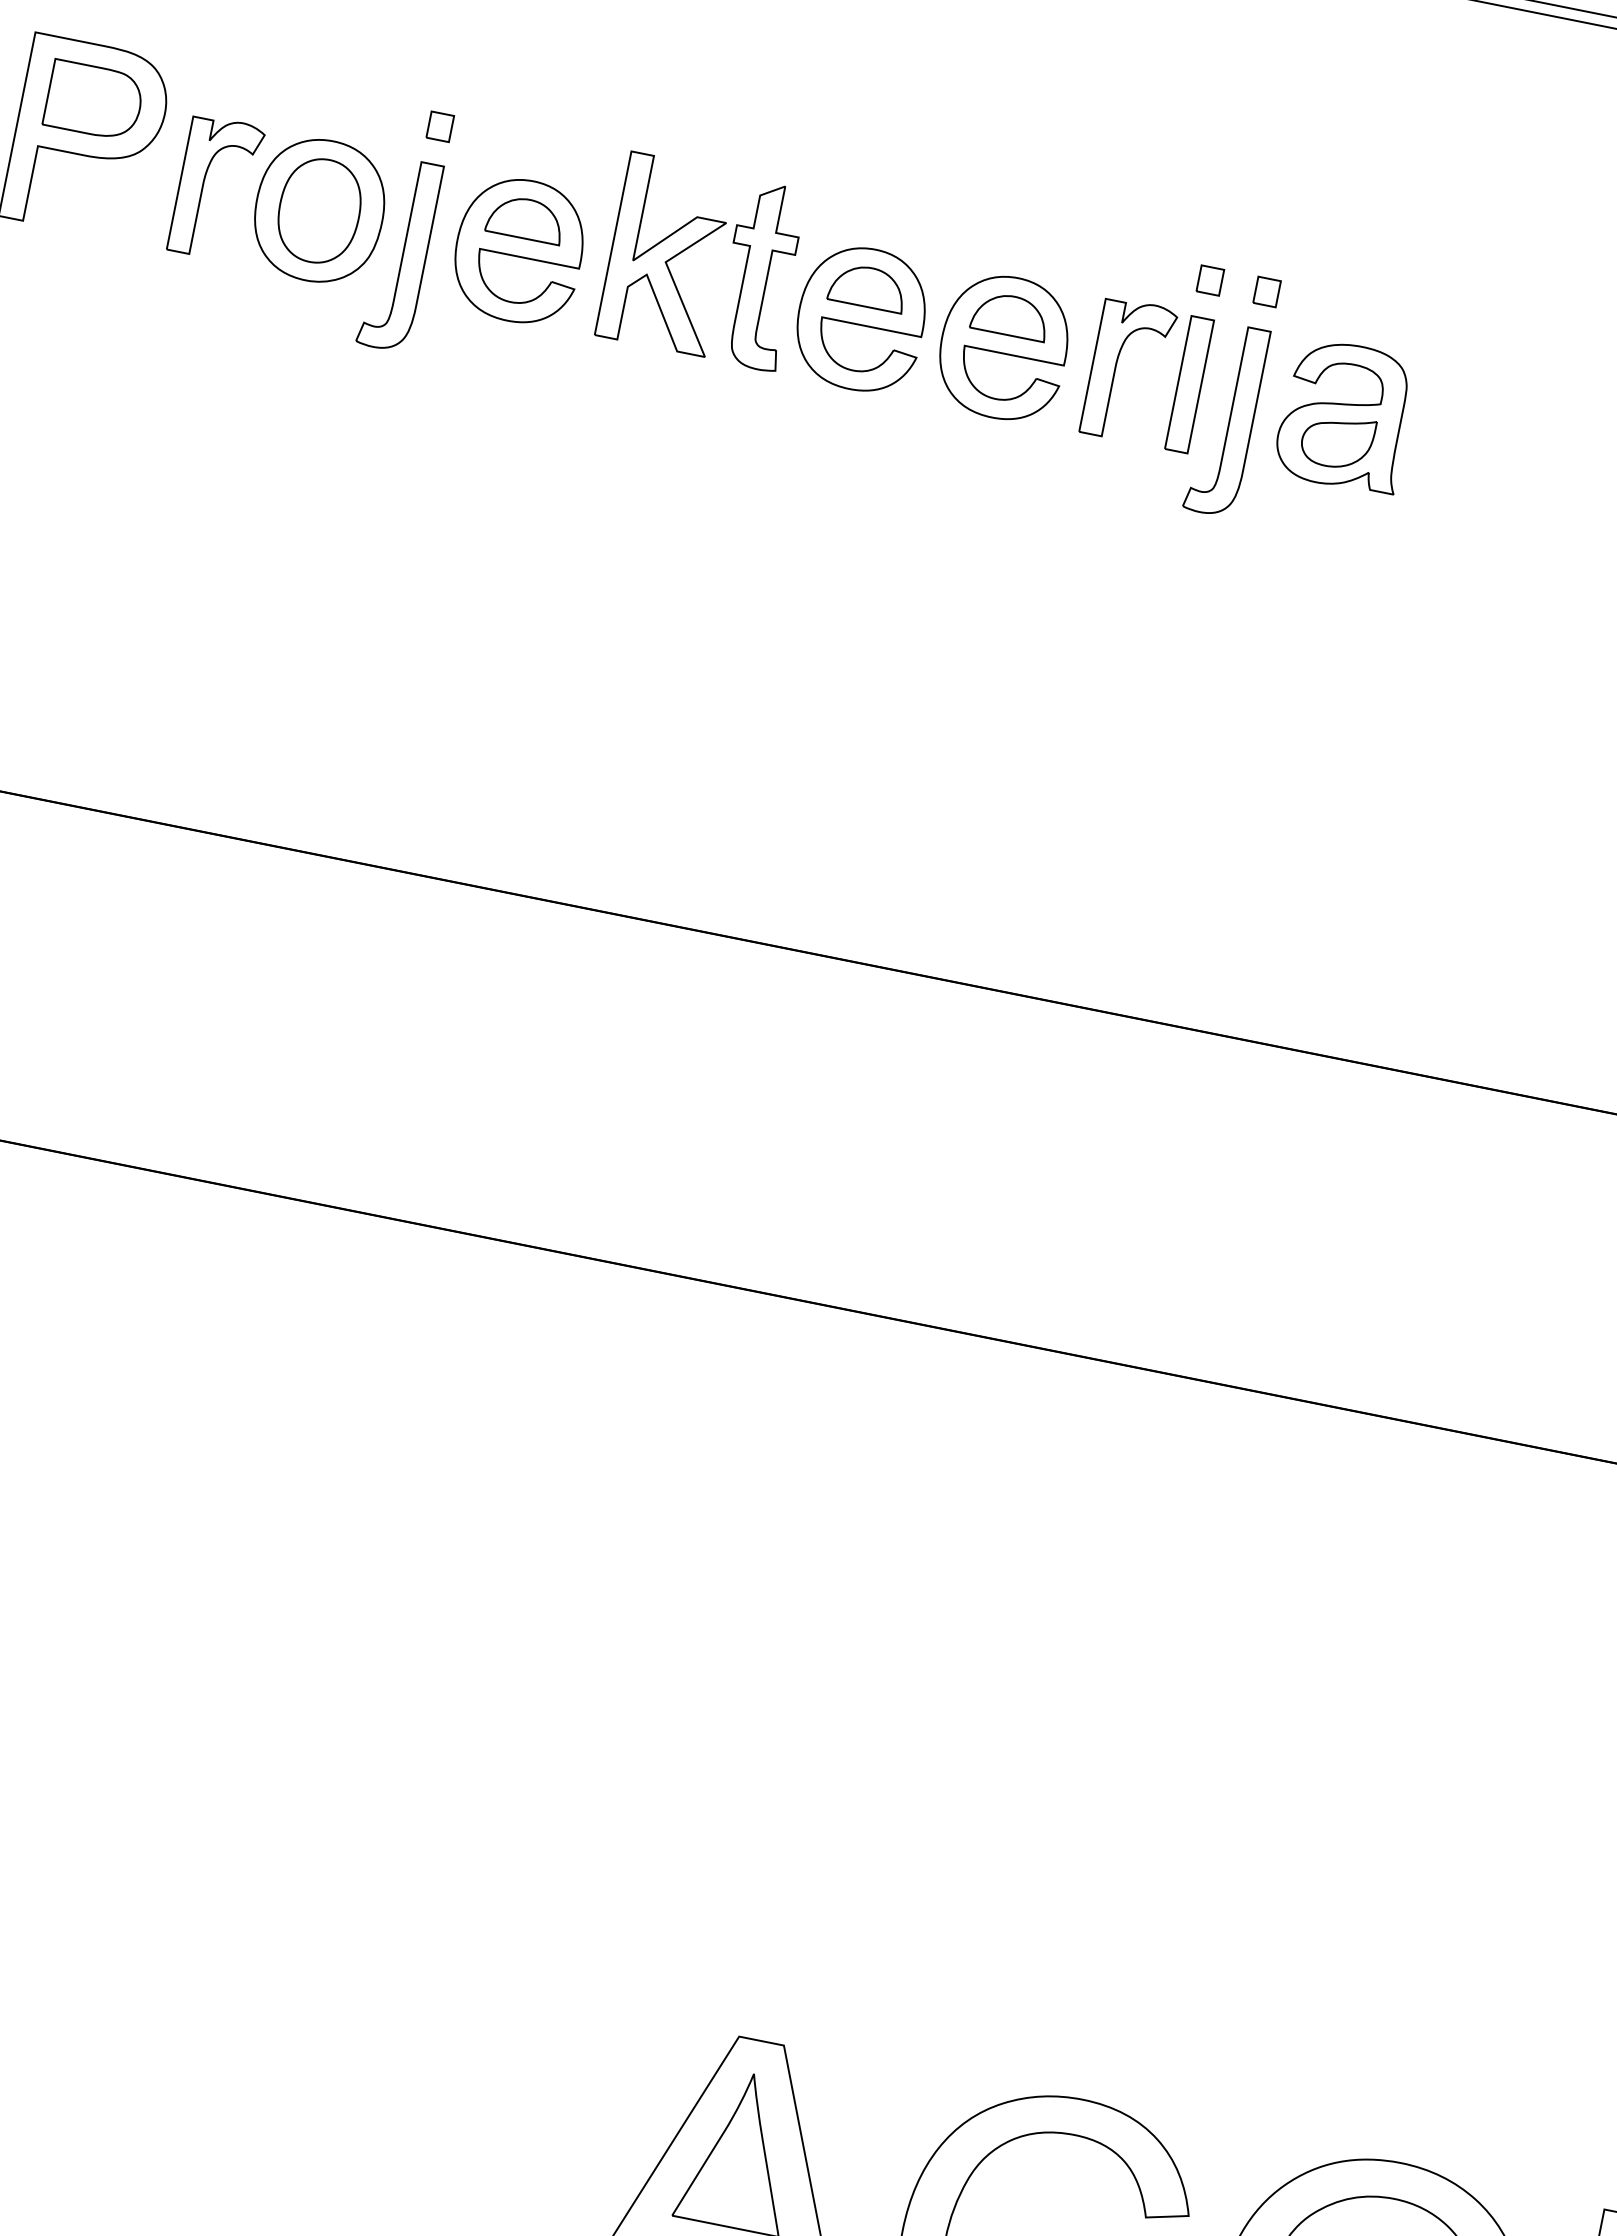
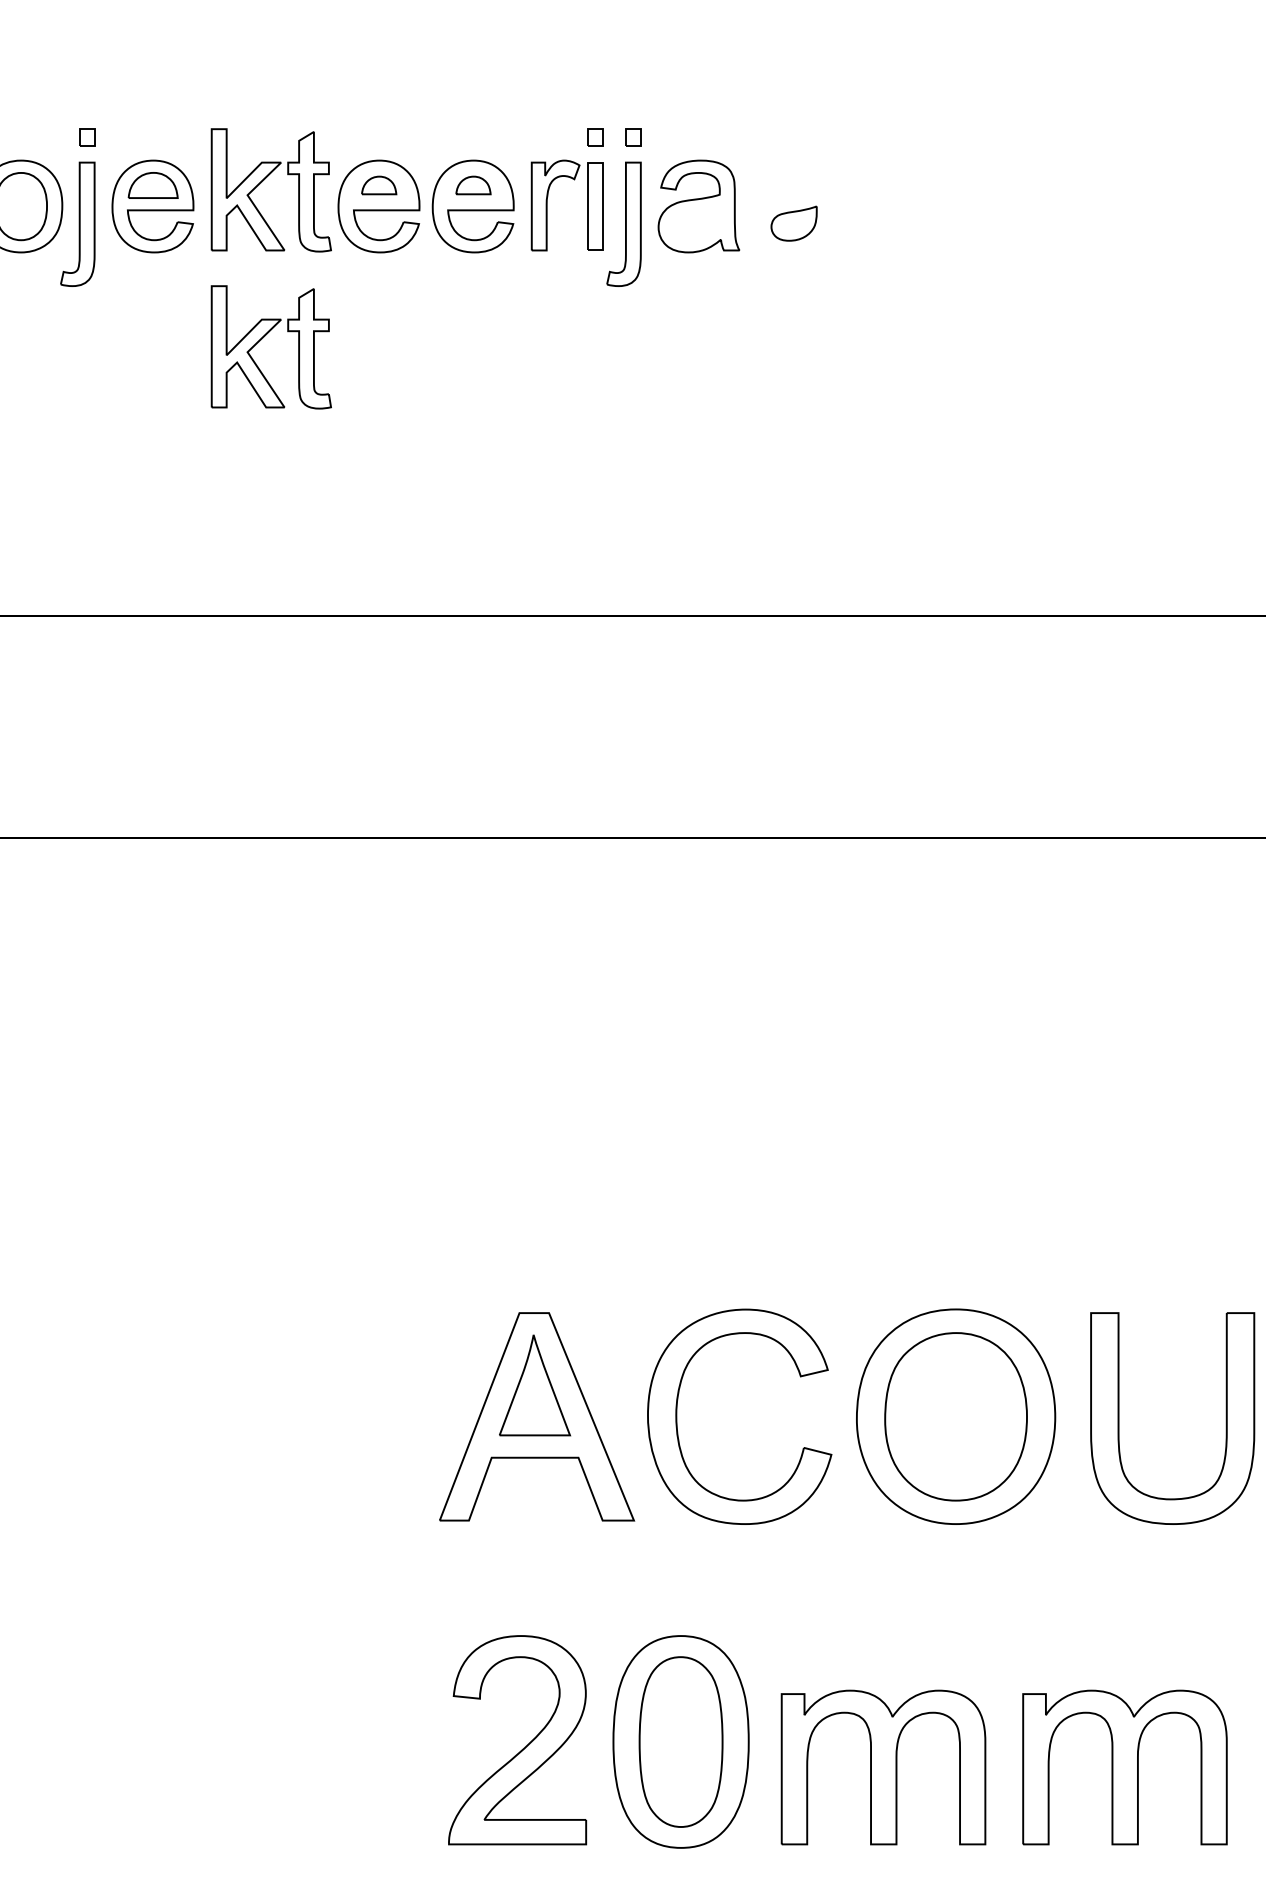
part: (866, 287) -> (378, 185), size x0.7
part: (1010, 315) -> (473, 185), size x0.7
part: (1336, 440) -> (793, 223), moved
part: (644, 485) -> (262, 339), added

